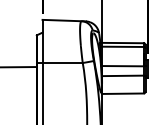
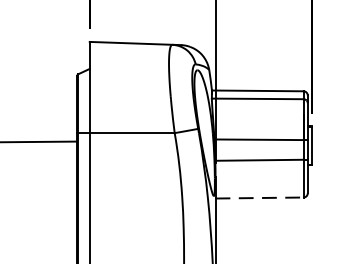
line: (122, 93) -> (258, 197), solid -> dashed

